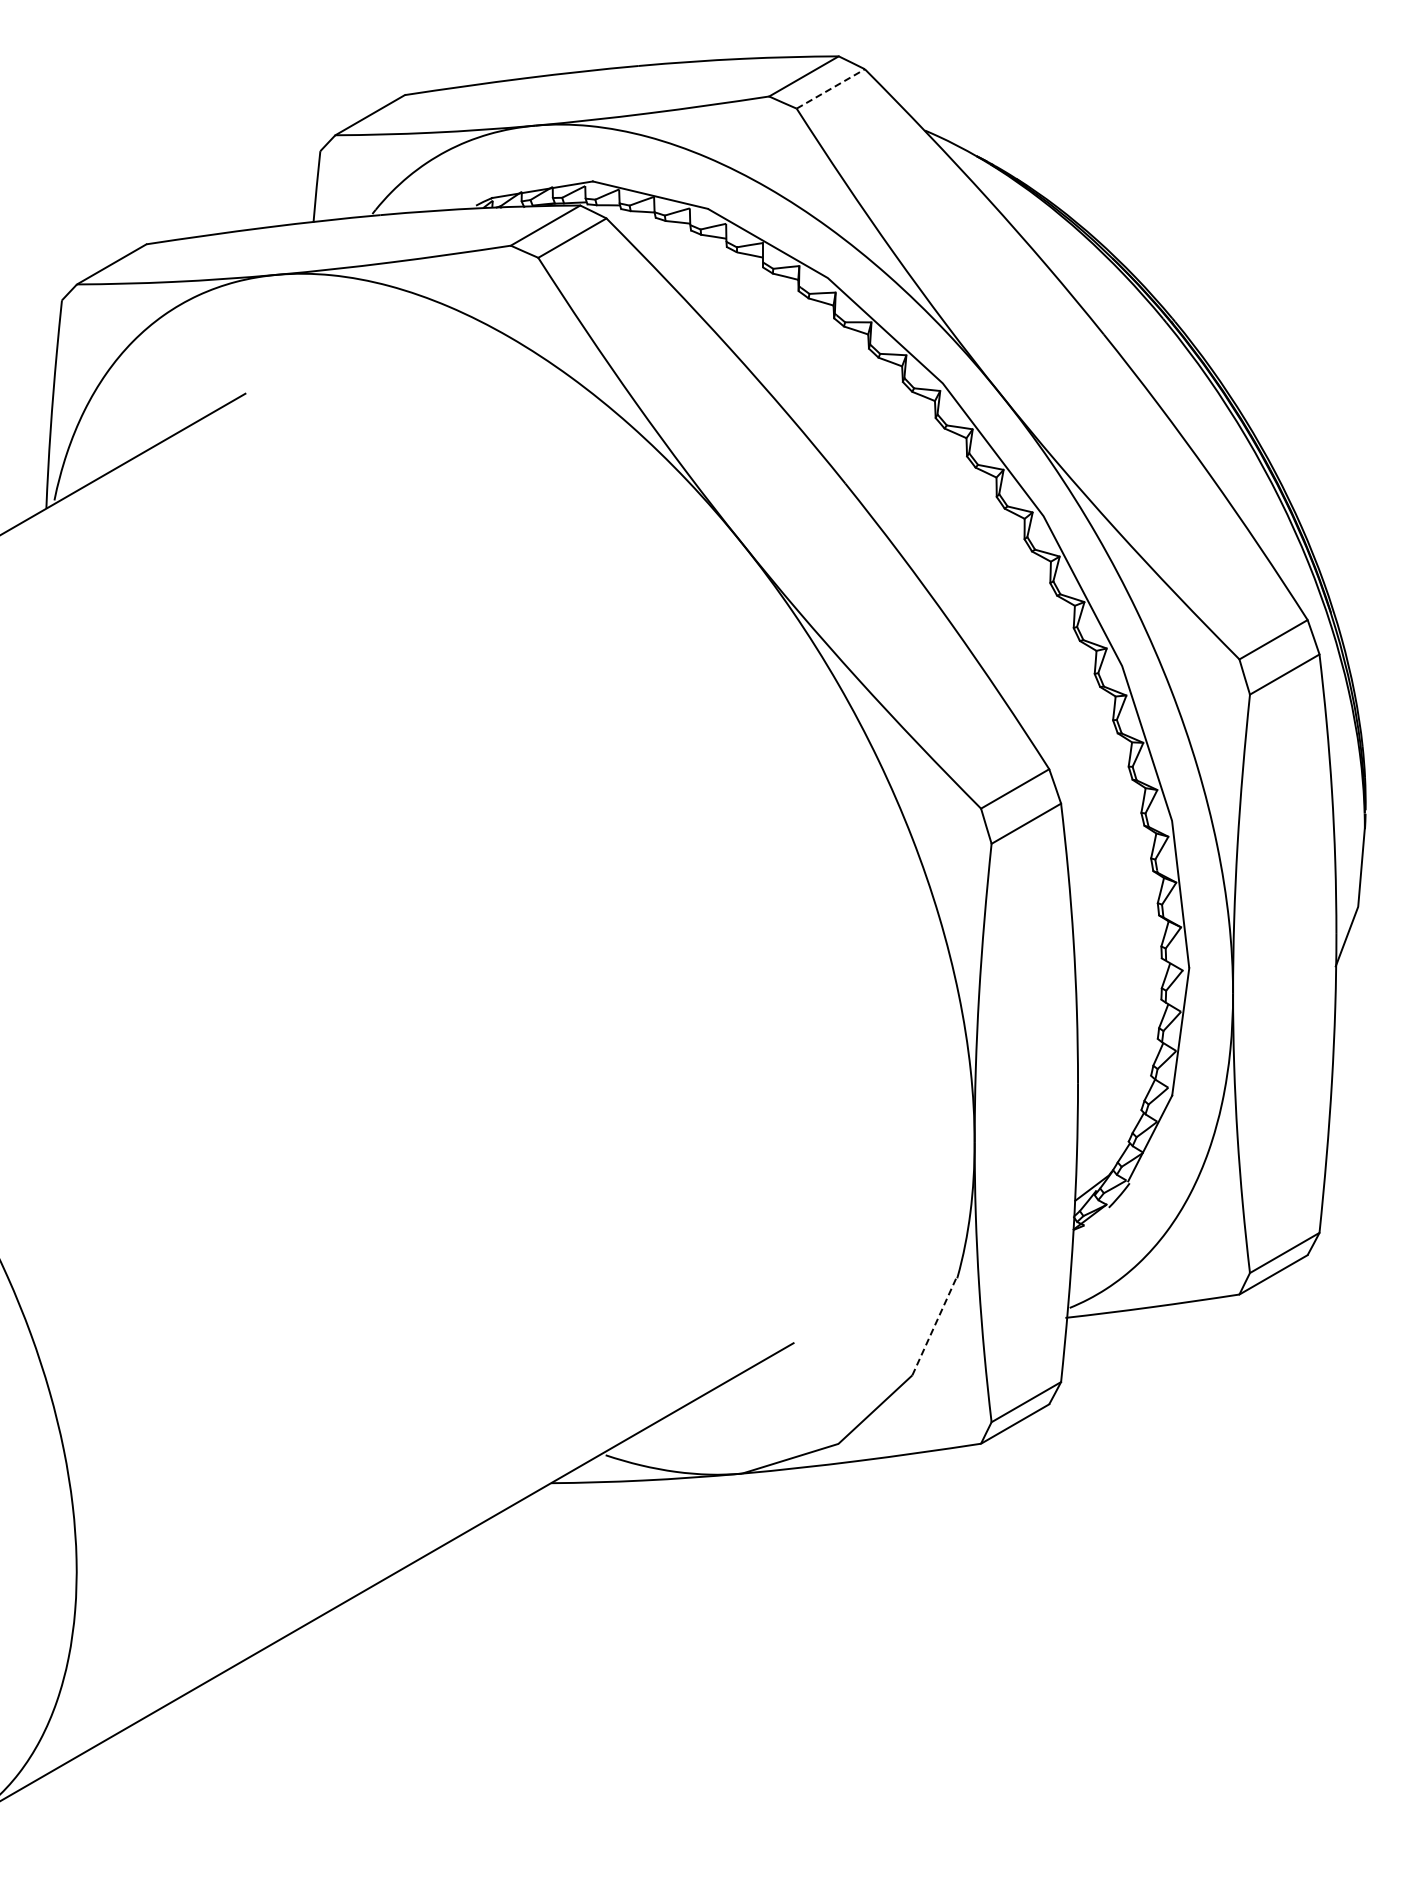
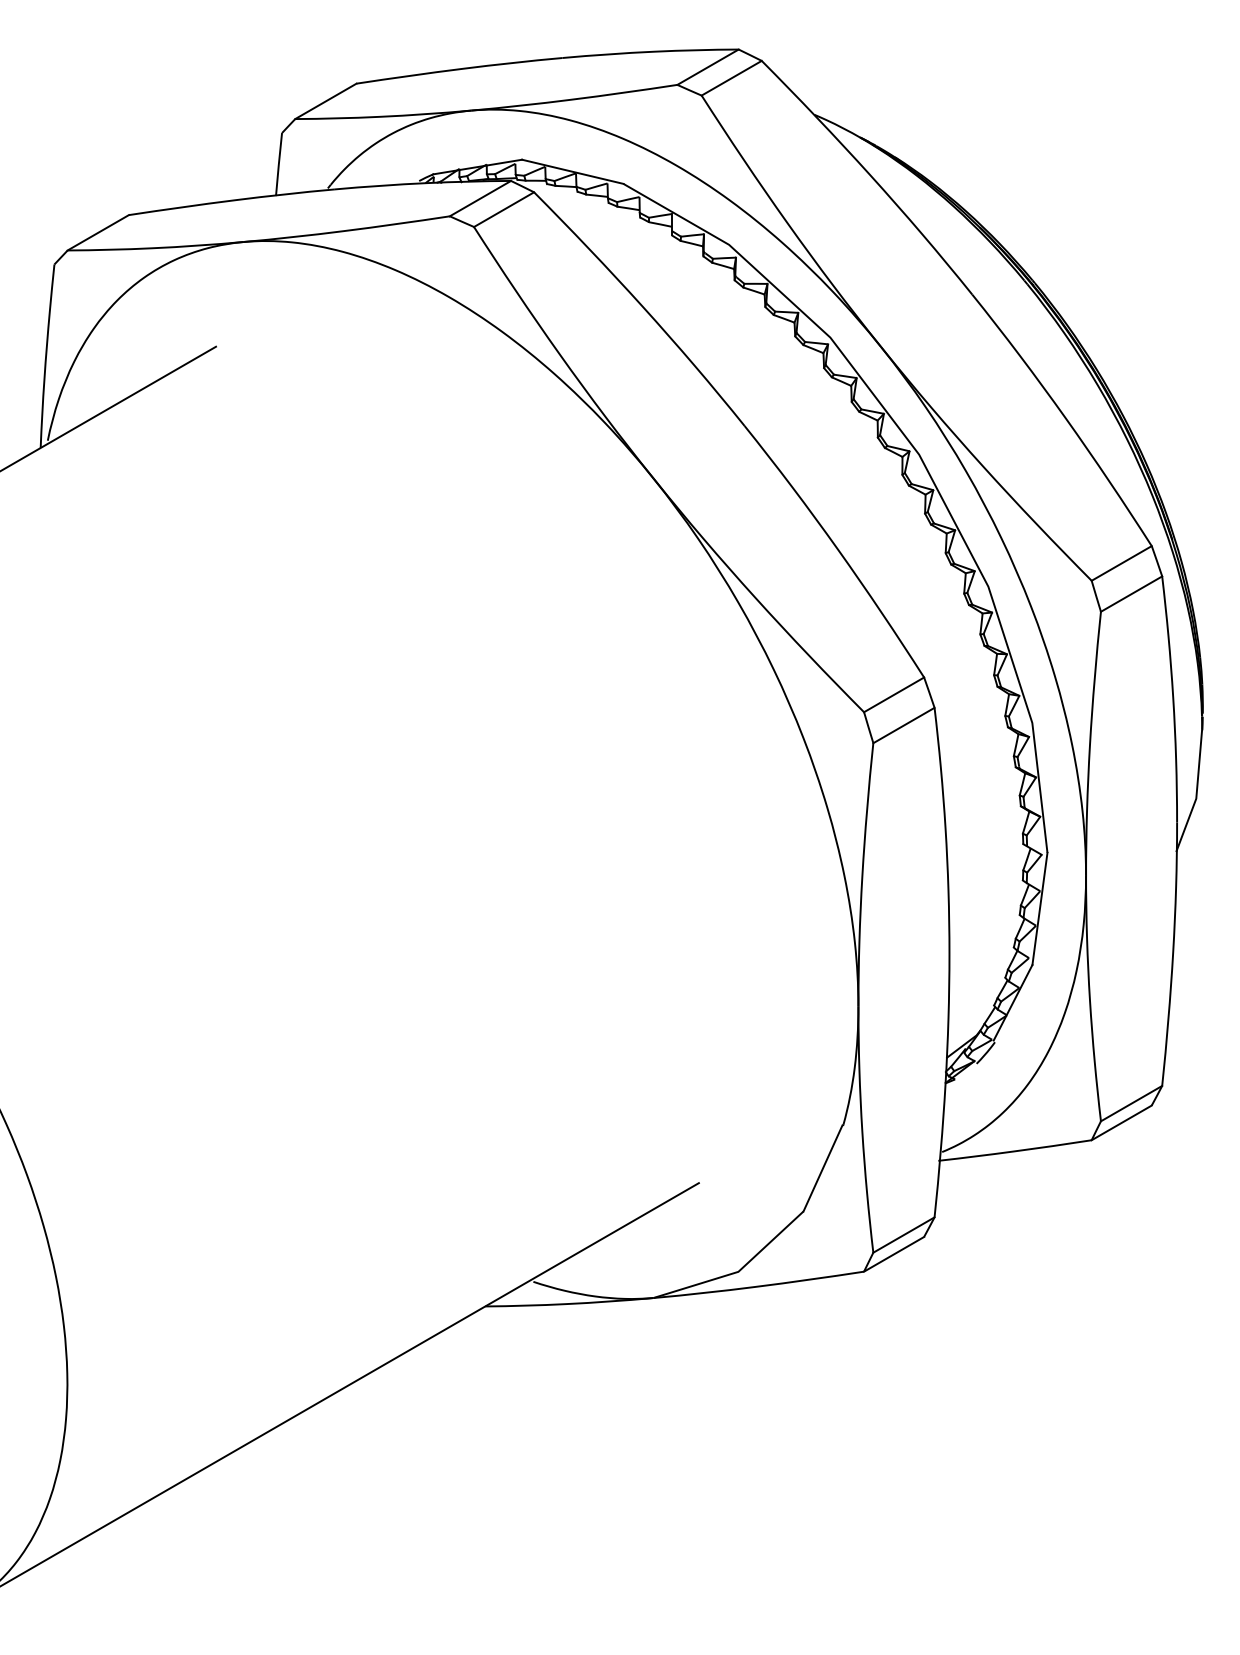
line: (831, 88) -> (732, 77), dashed -> solid
line: (934, 1326) -> (823, 1168), dashed -> solid

